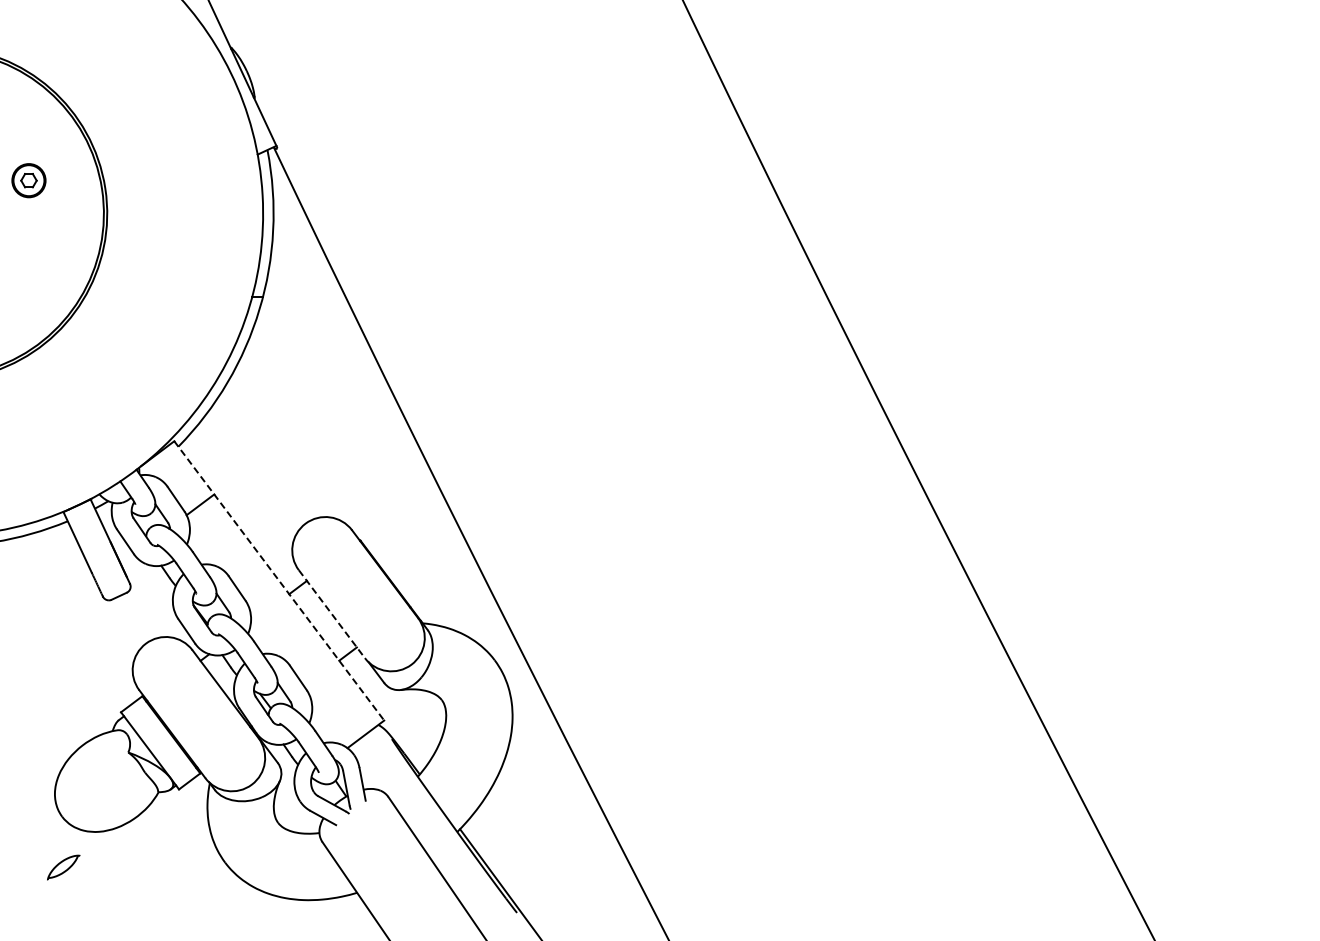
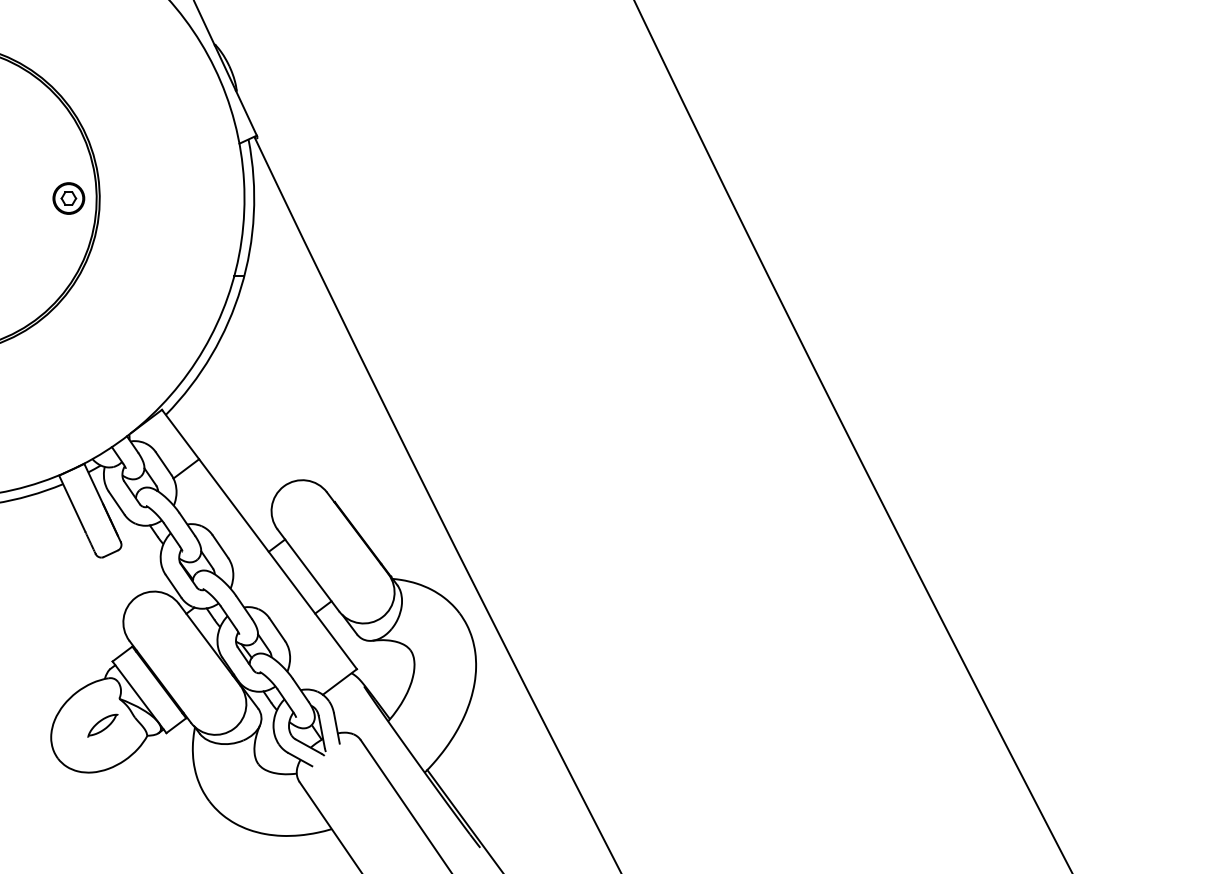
part: (28, 180) -> (68, 198), moved
line: (279, 580) -> (259, 539), dashed -> solid
line: (331, 614) -> (307, 570), dashed -> solid
part: (63, 867) -> (102, 725), moved

